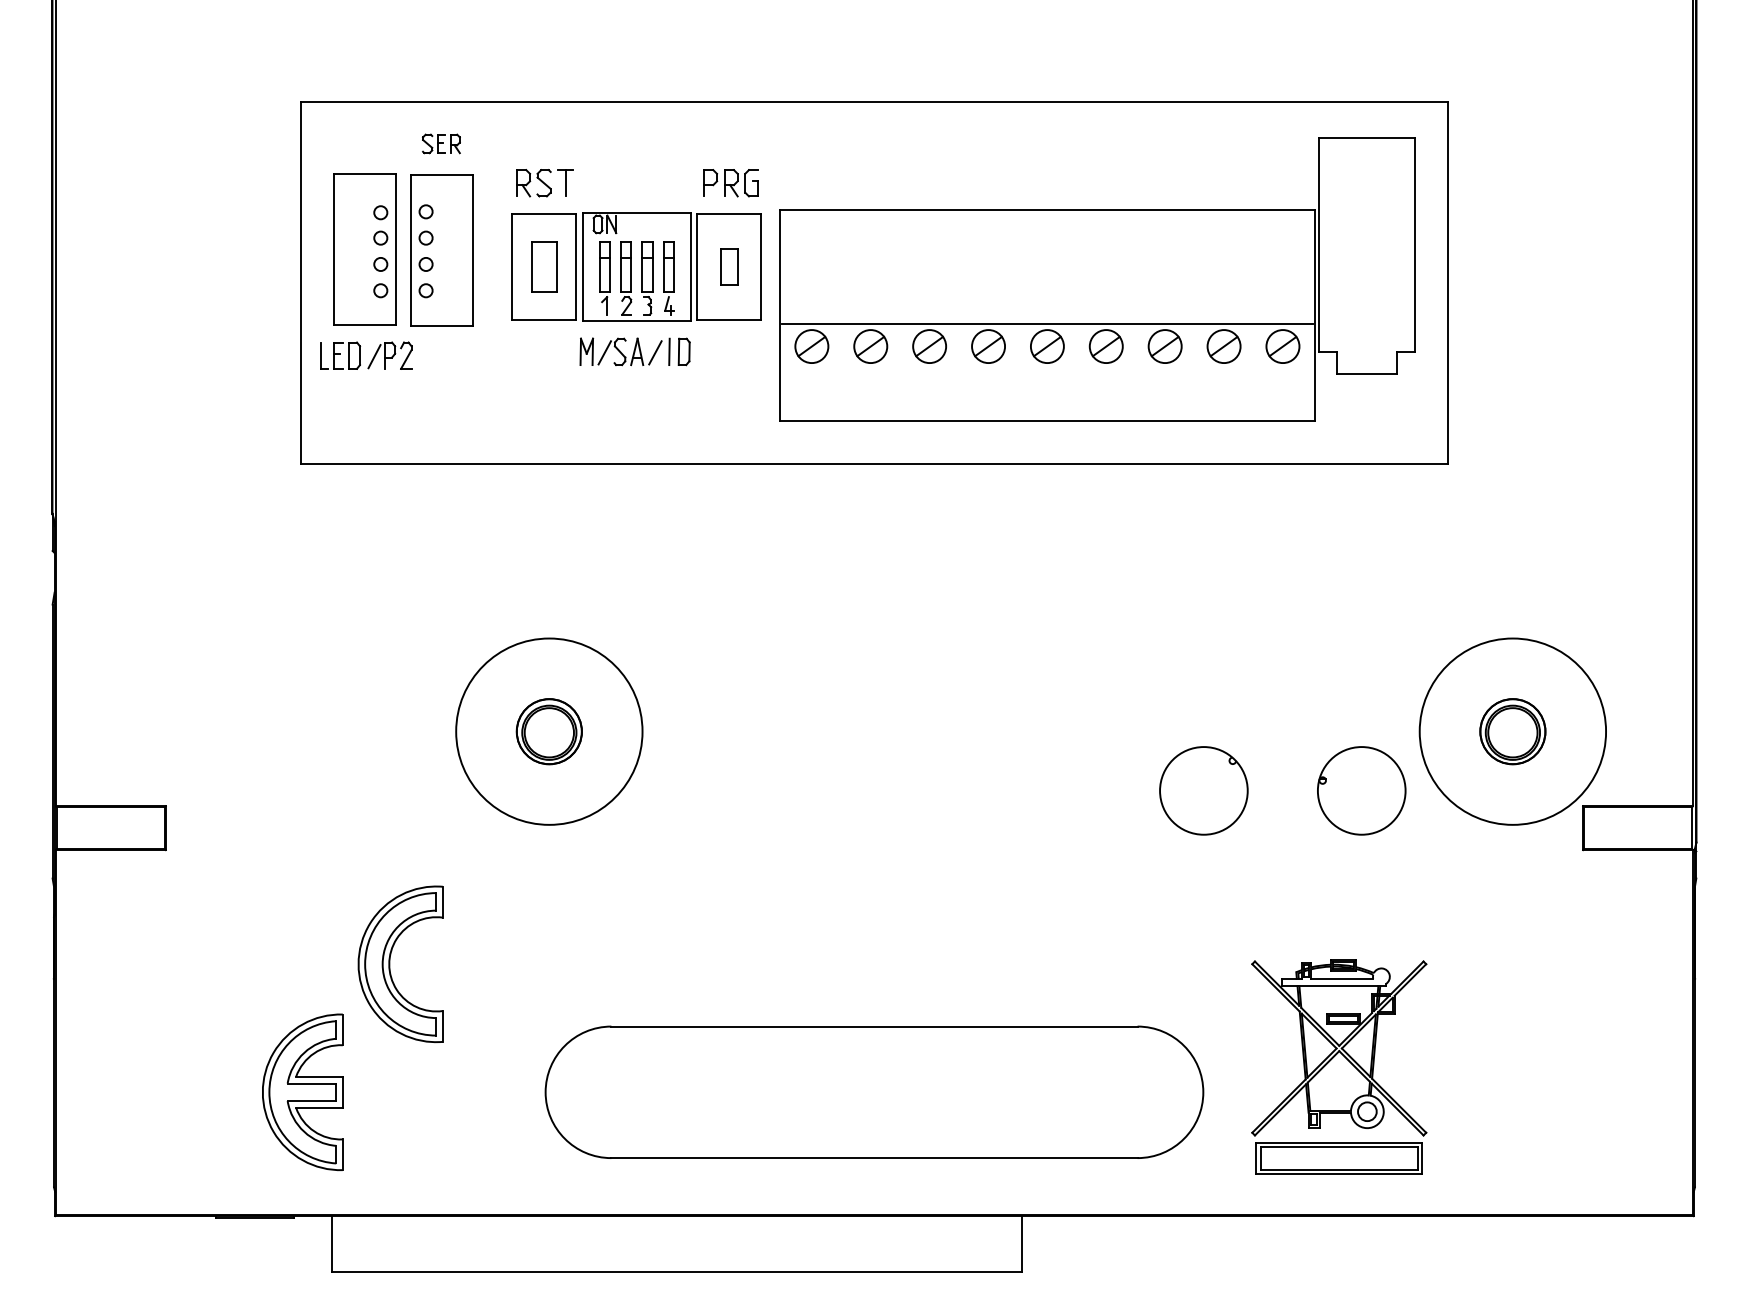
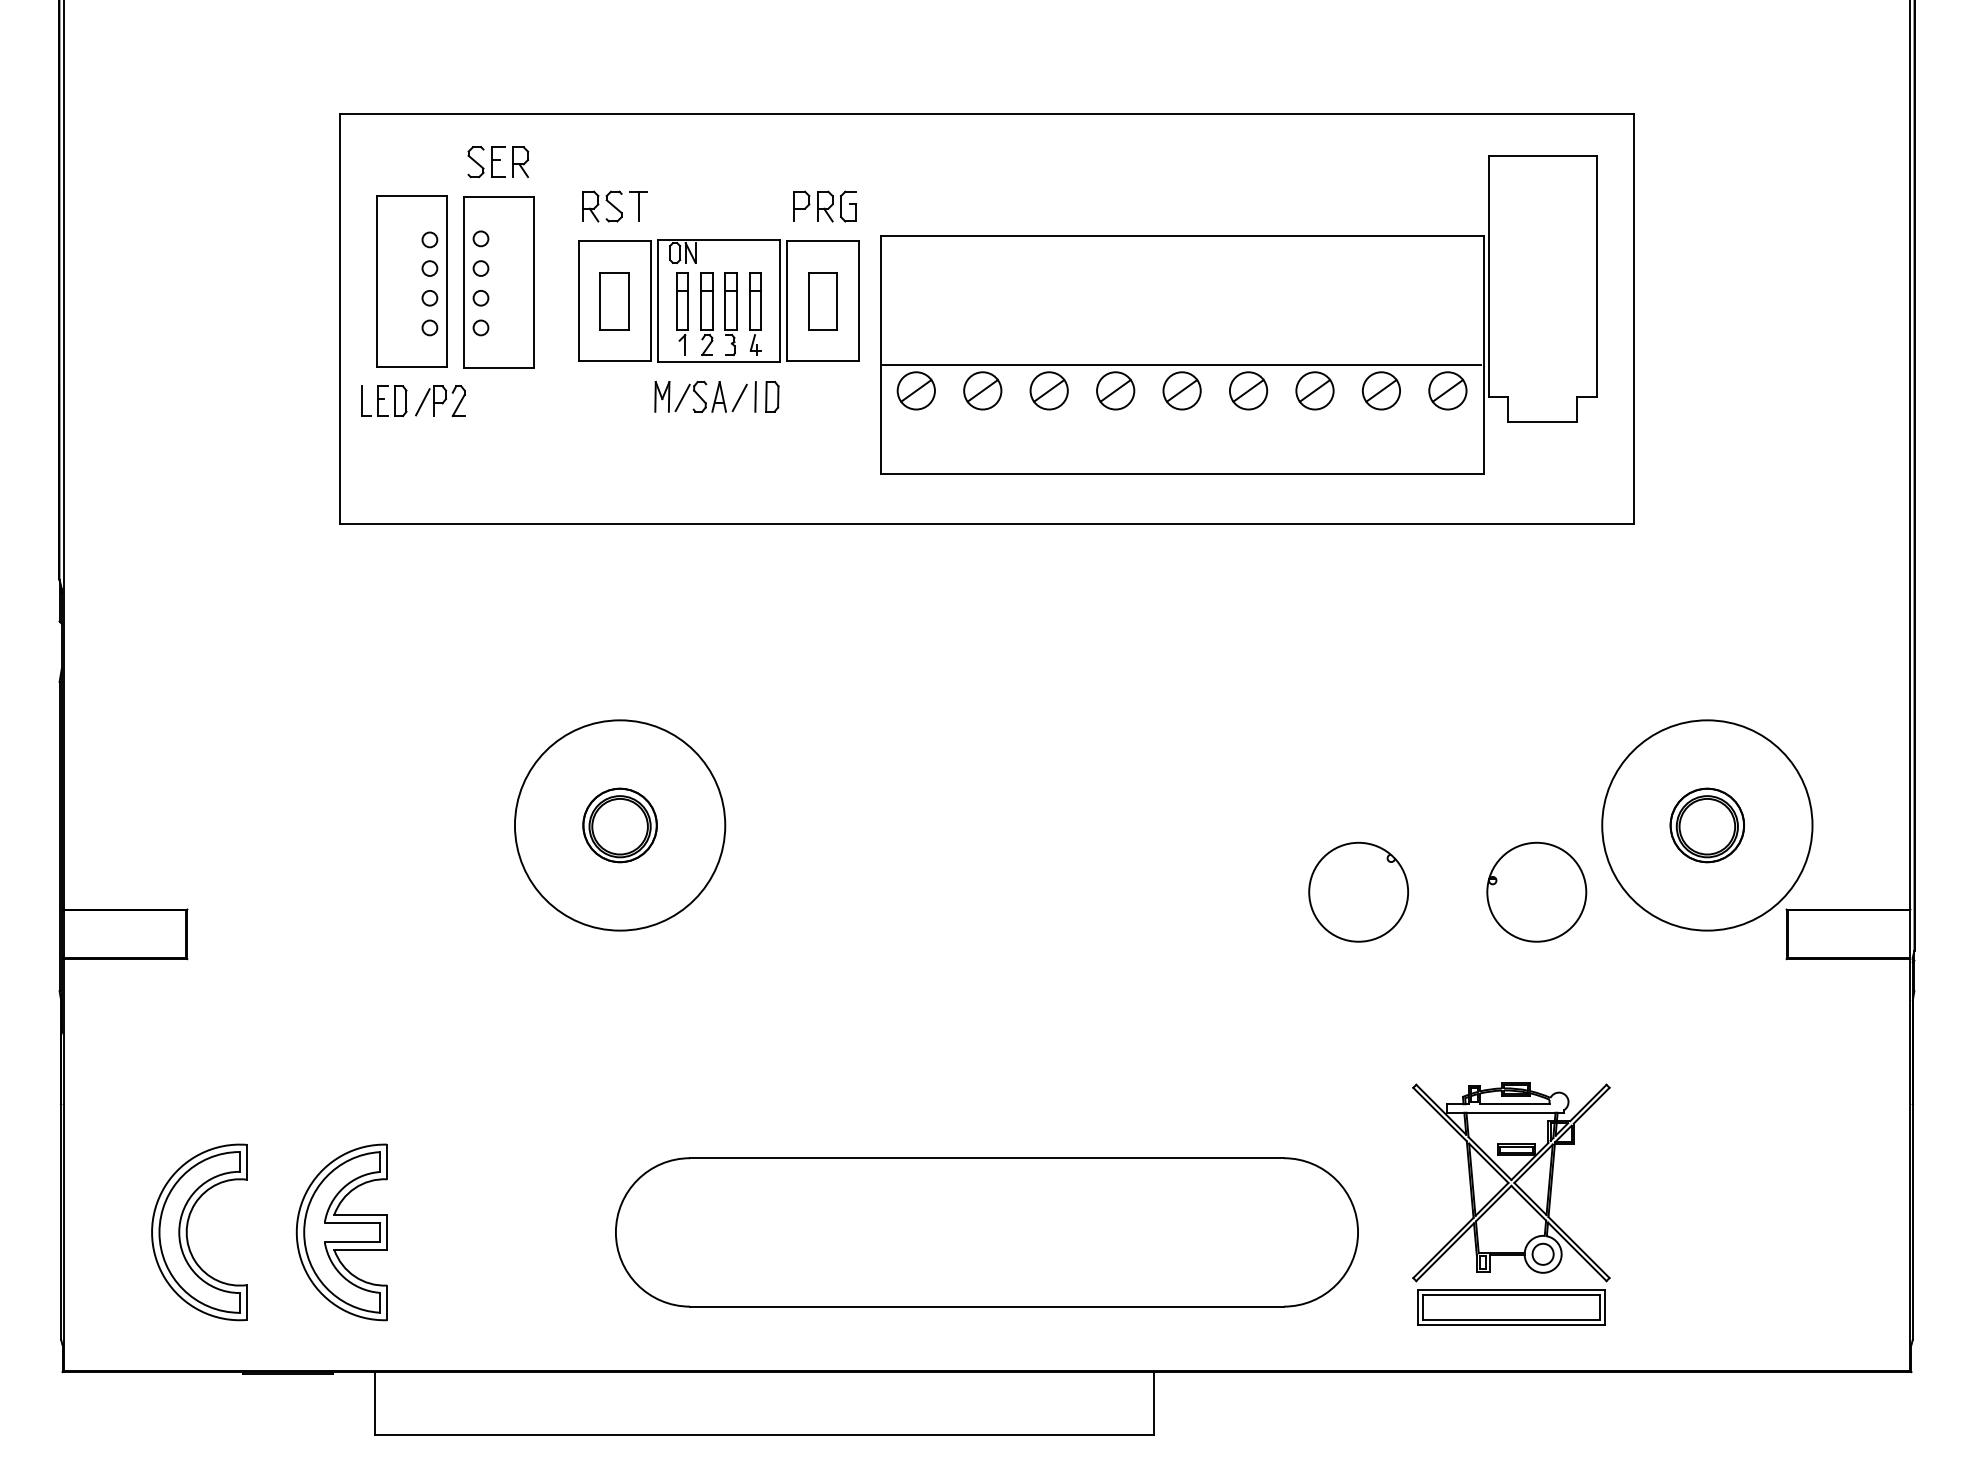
part: (441, 143) -> (498, 161), size x1.43
part: (729, 266) -> (823, 300), size x1.43
part: (390, 964) -> (188, 1232), moved

